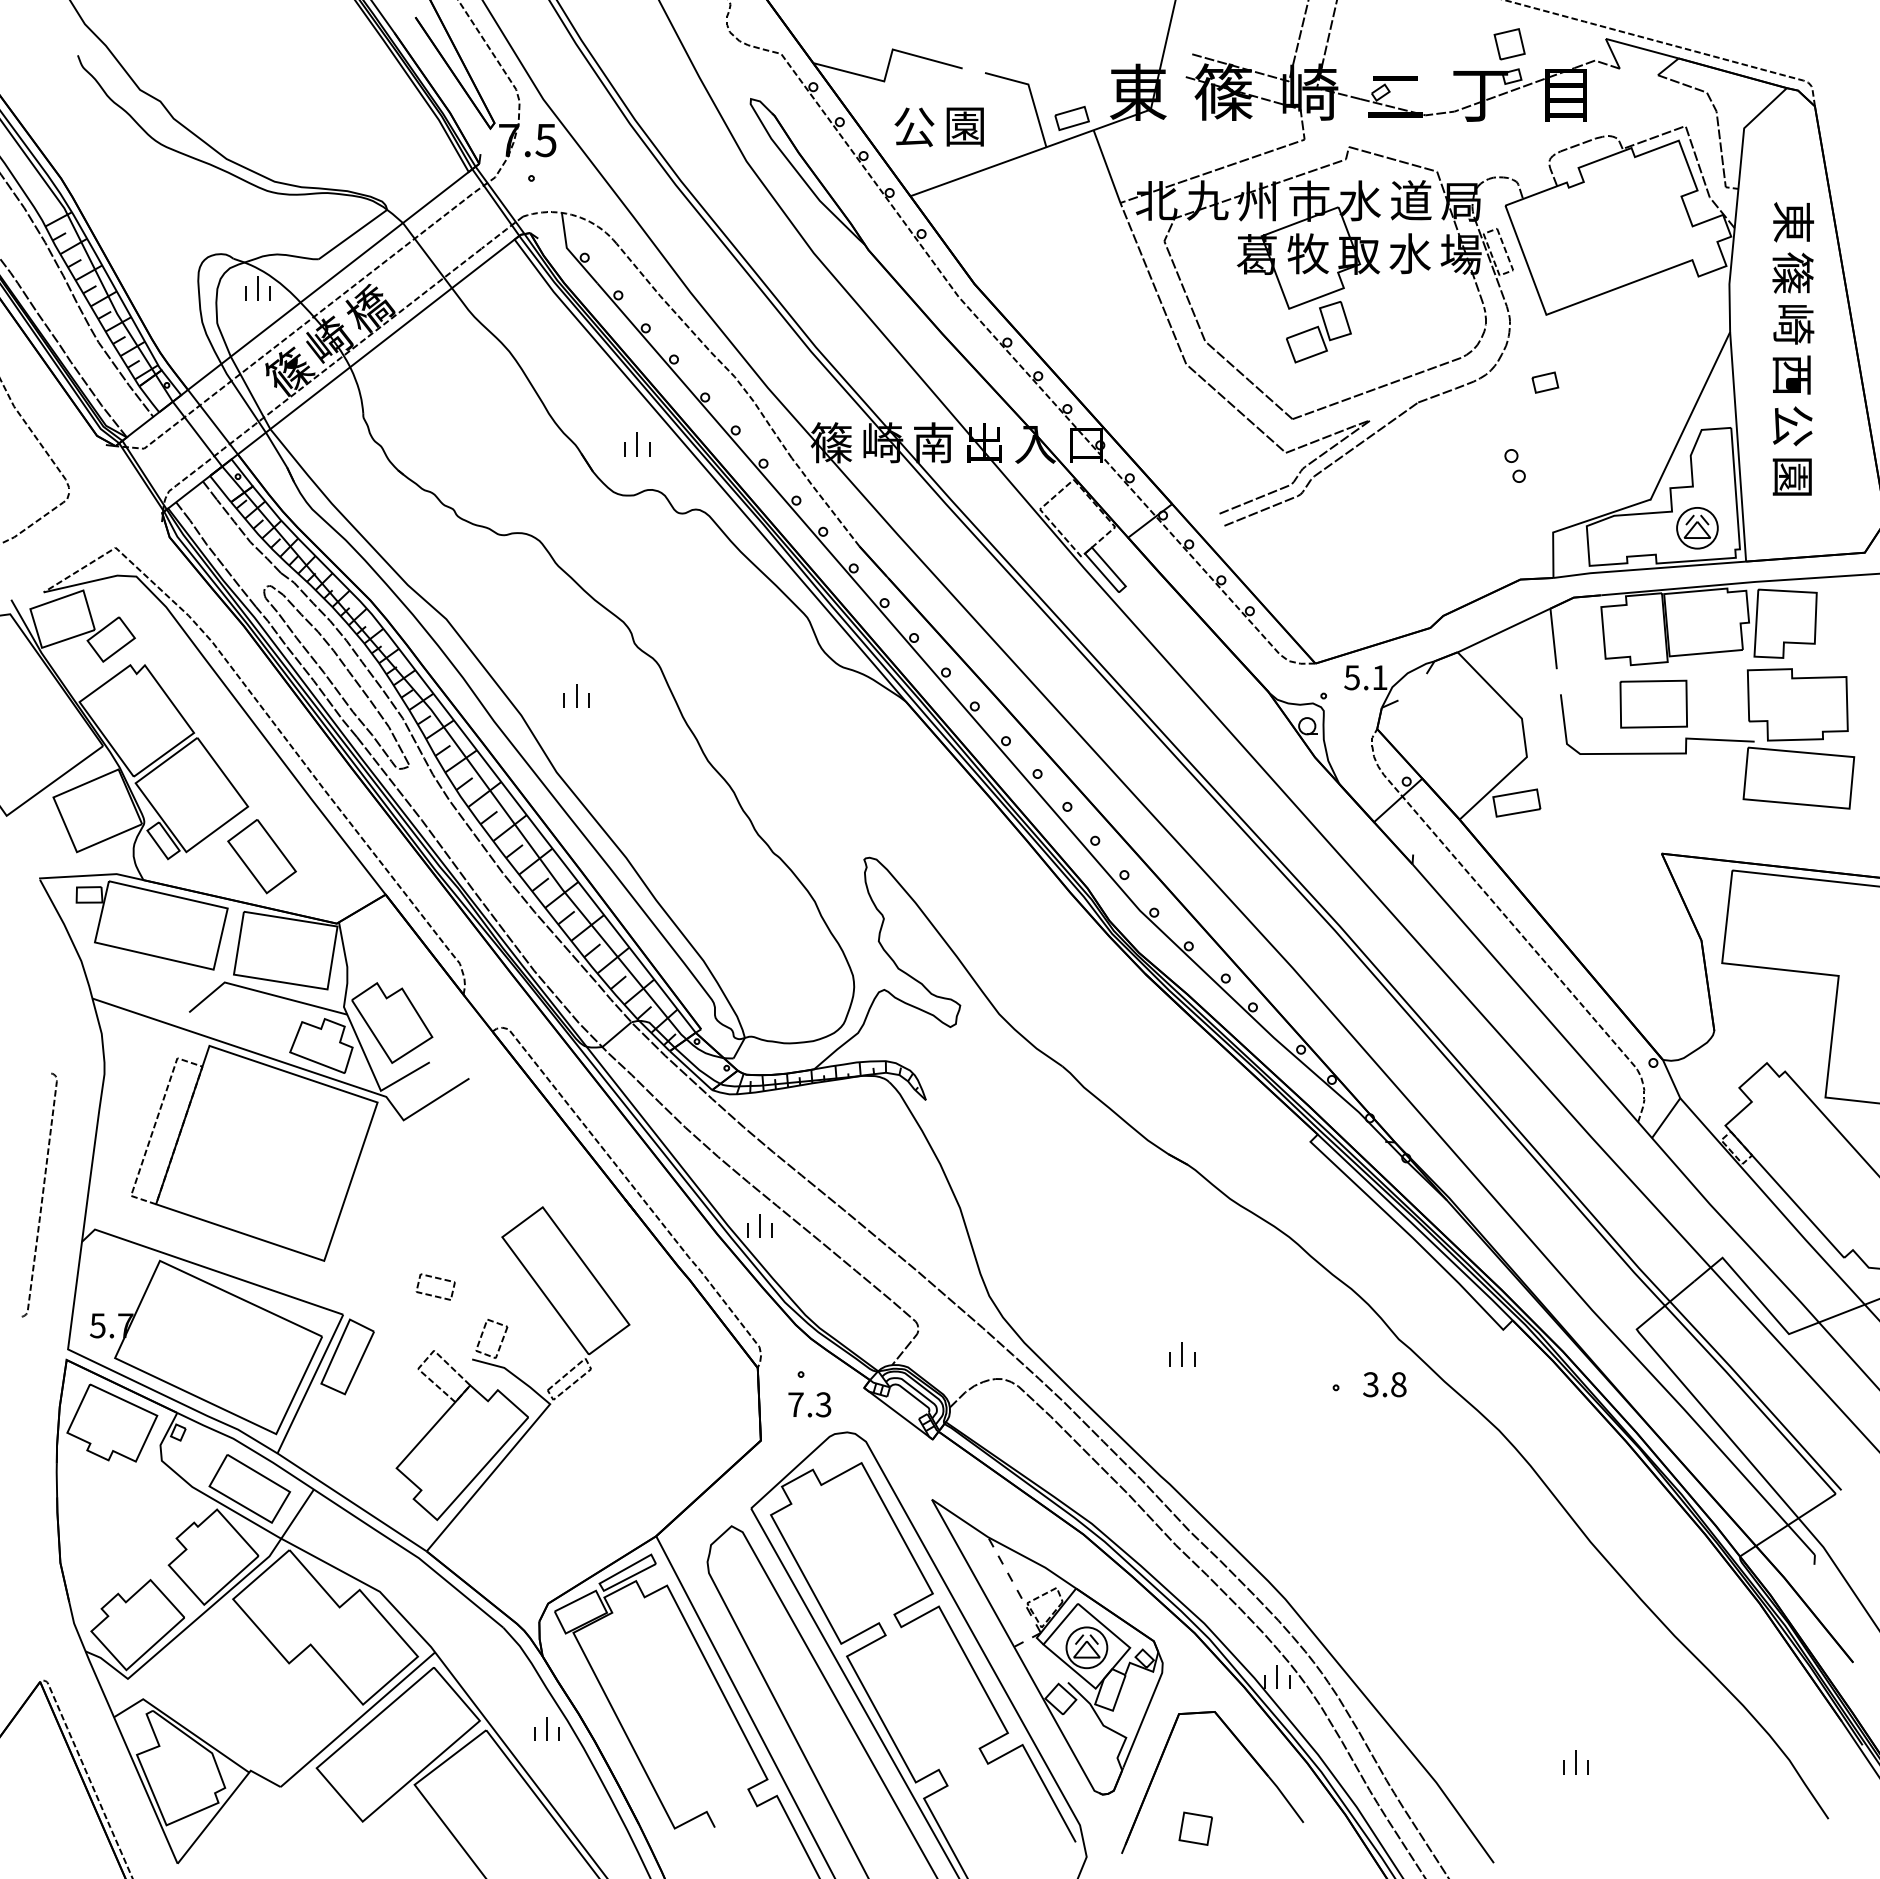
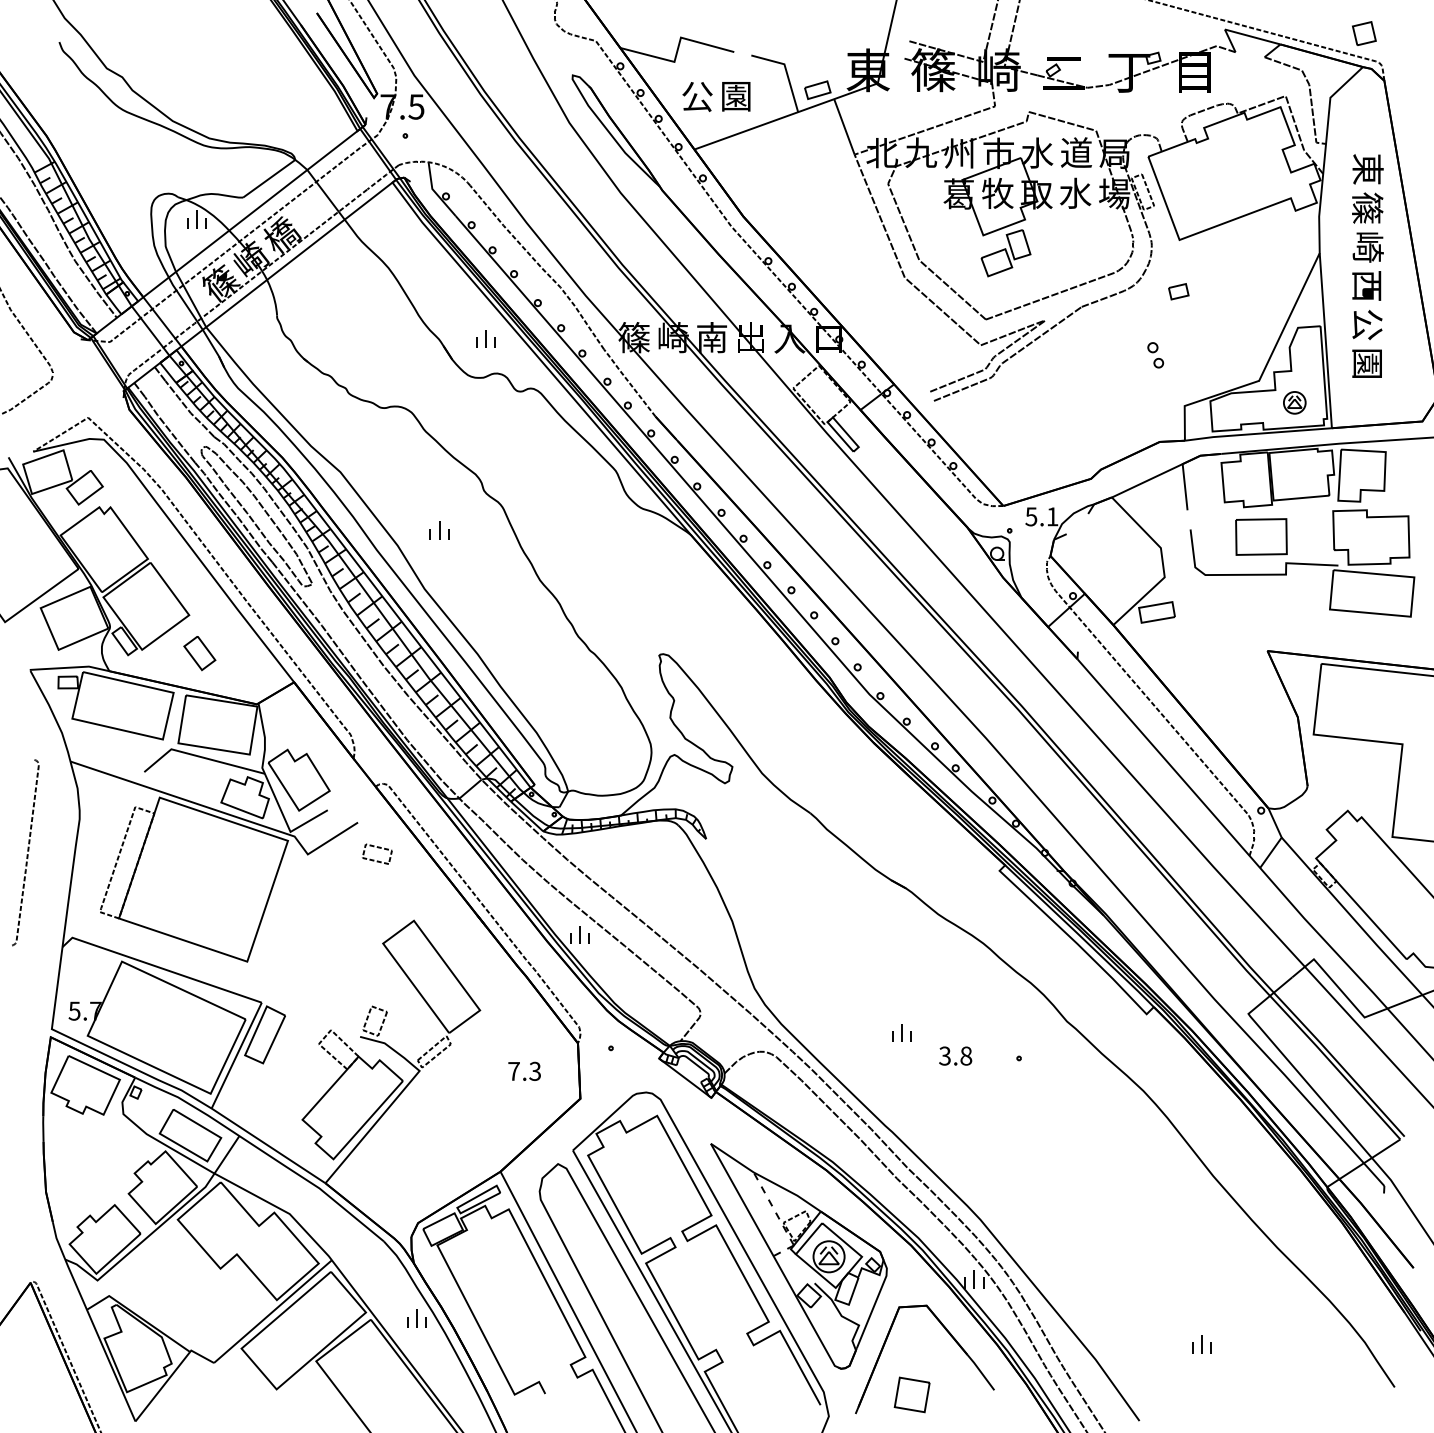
part: (1509, 44) -> (1364, 33), moved
part: (1697, 528) -> (1294, 402), size x0.7
part: (261, 856) -> (199, 653), size x0.6
curve: (42, 1193) -> (27, 851), moved
part: (438, 1279) -> (379, 848), moved
text: (1384, 1384) -> (955, 1055), moved
text: (809, 1404) -> (524, 1071), moved
part: (1195, 1828) -> (911, 1394), size x1.4

